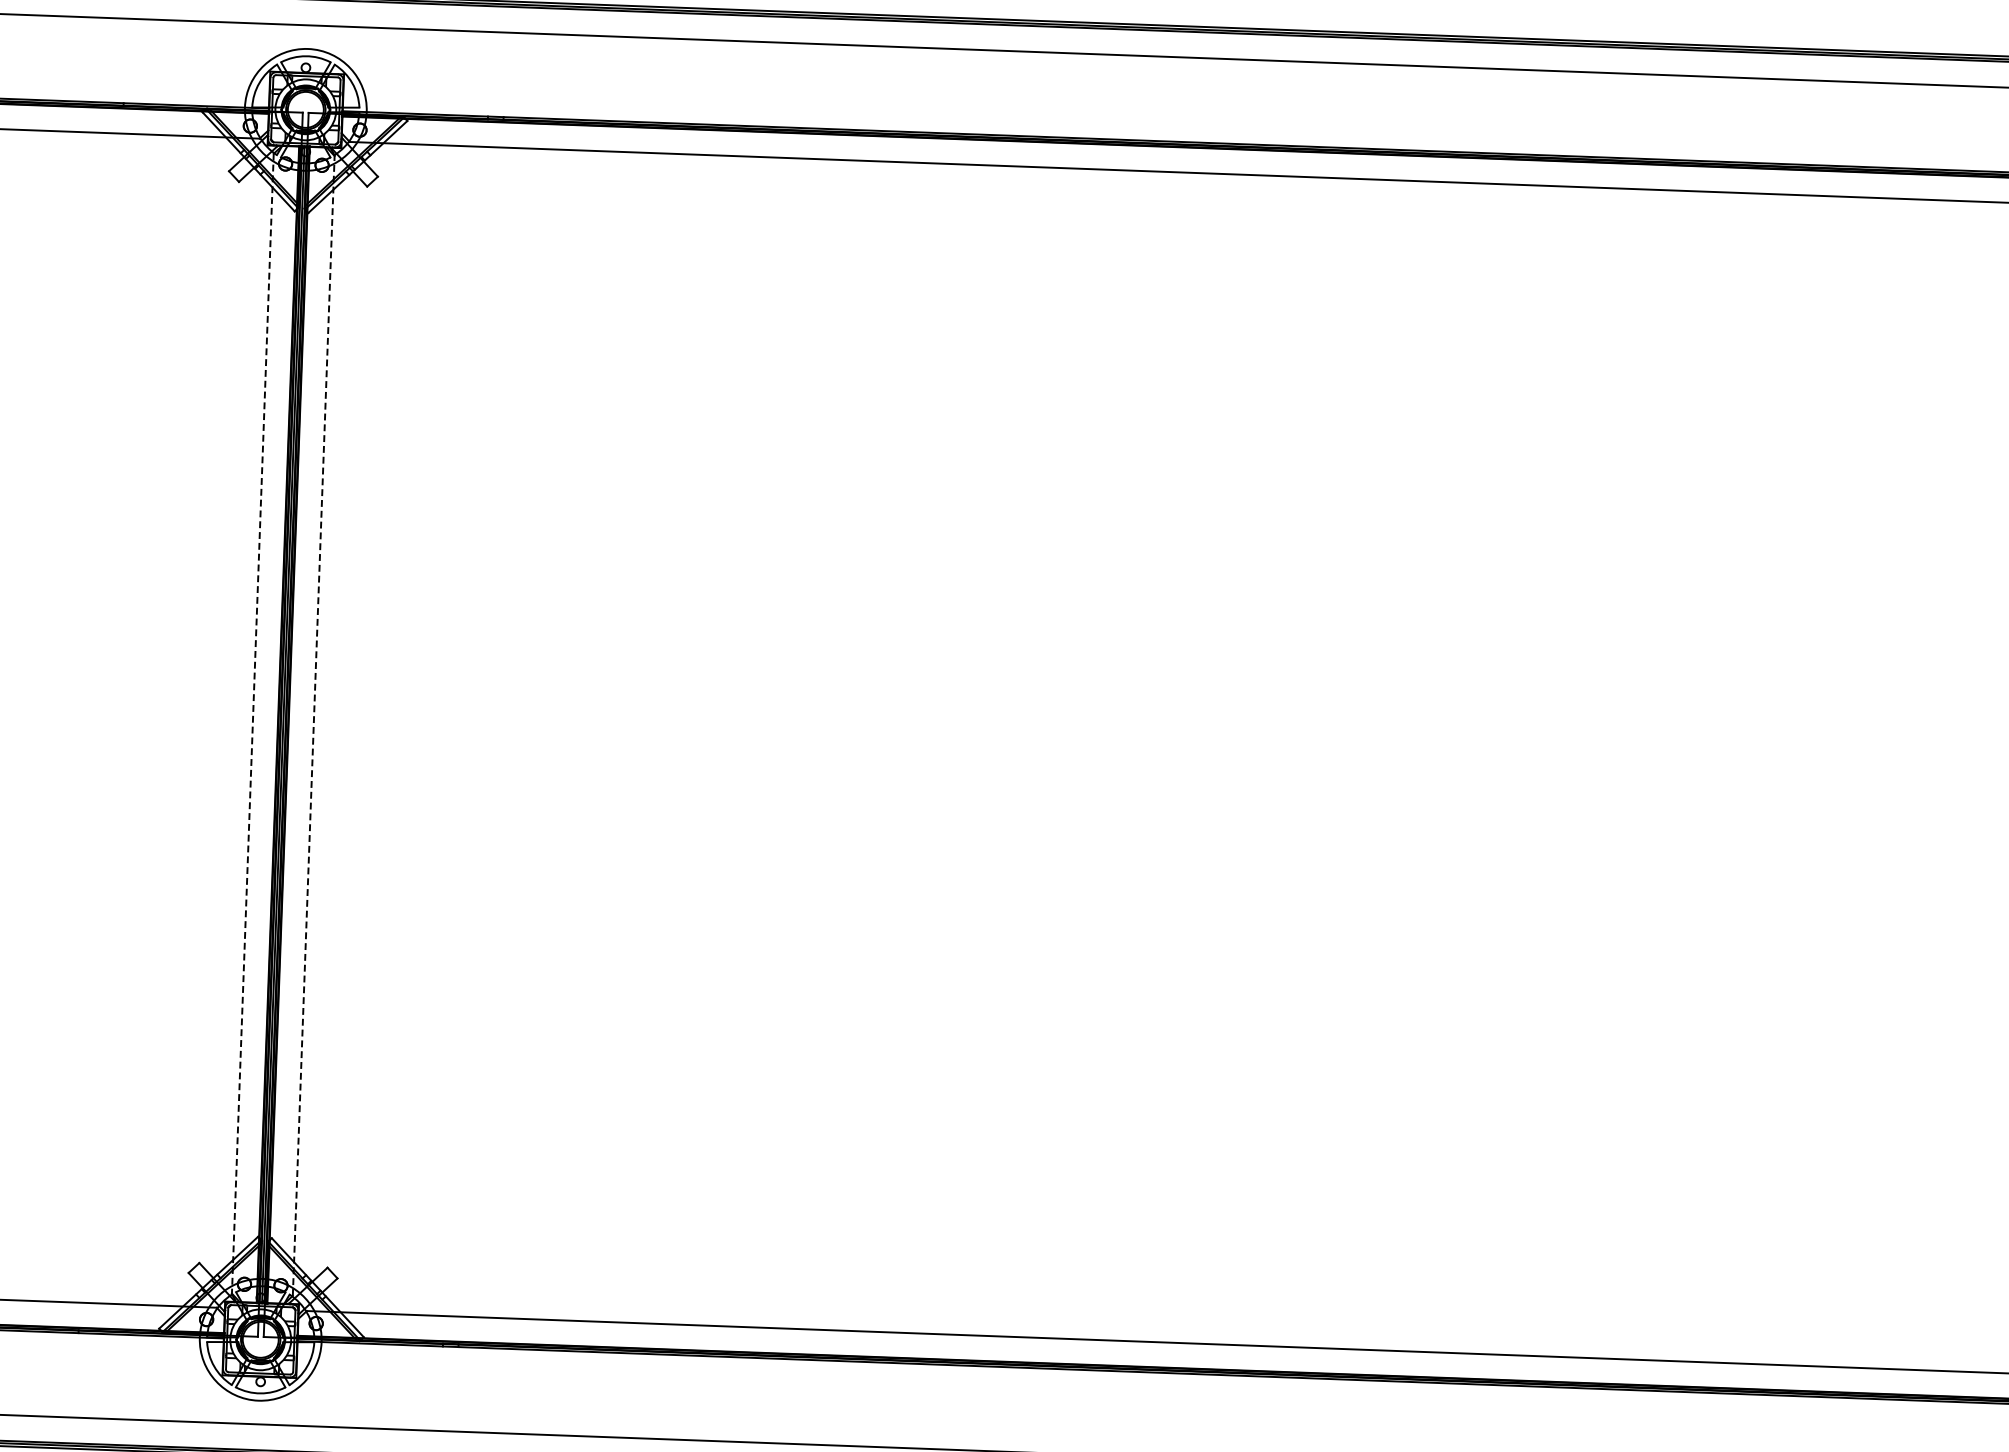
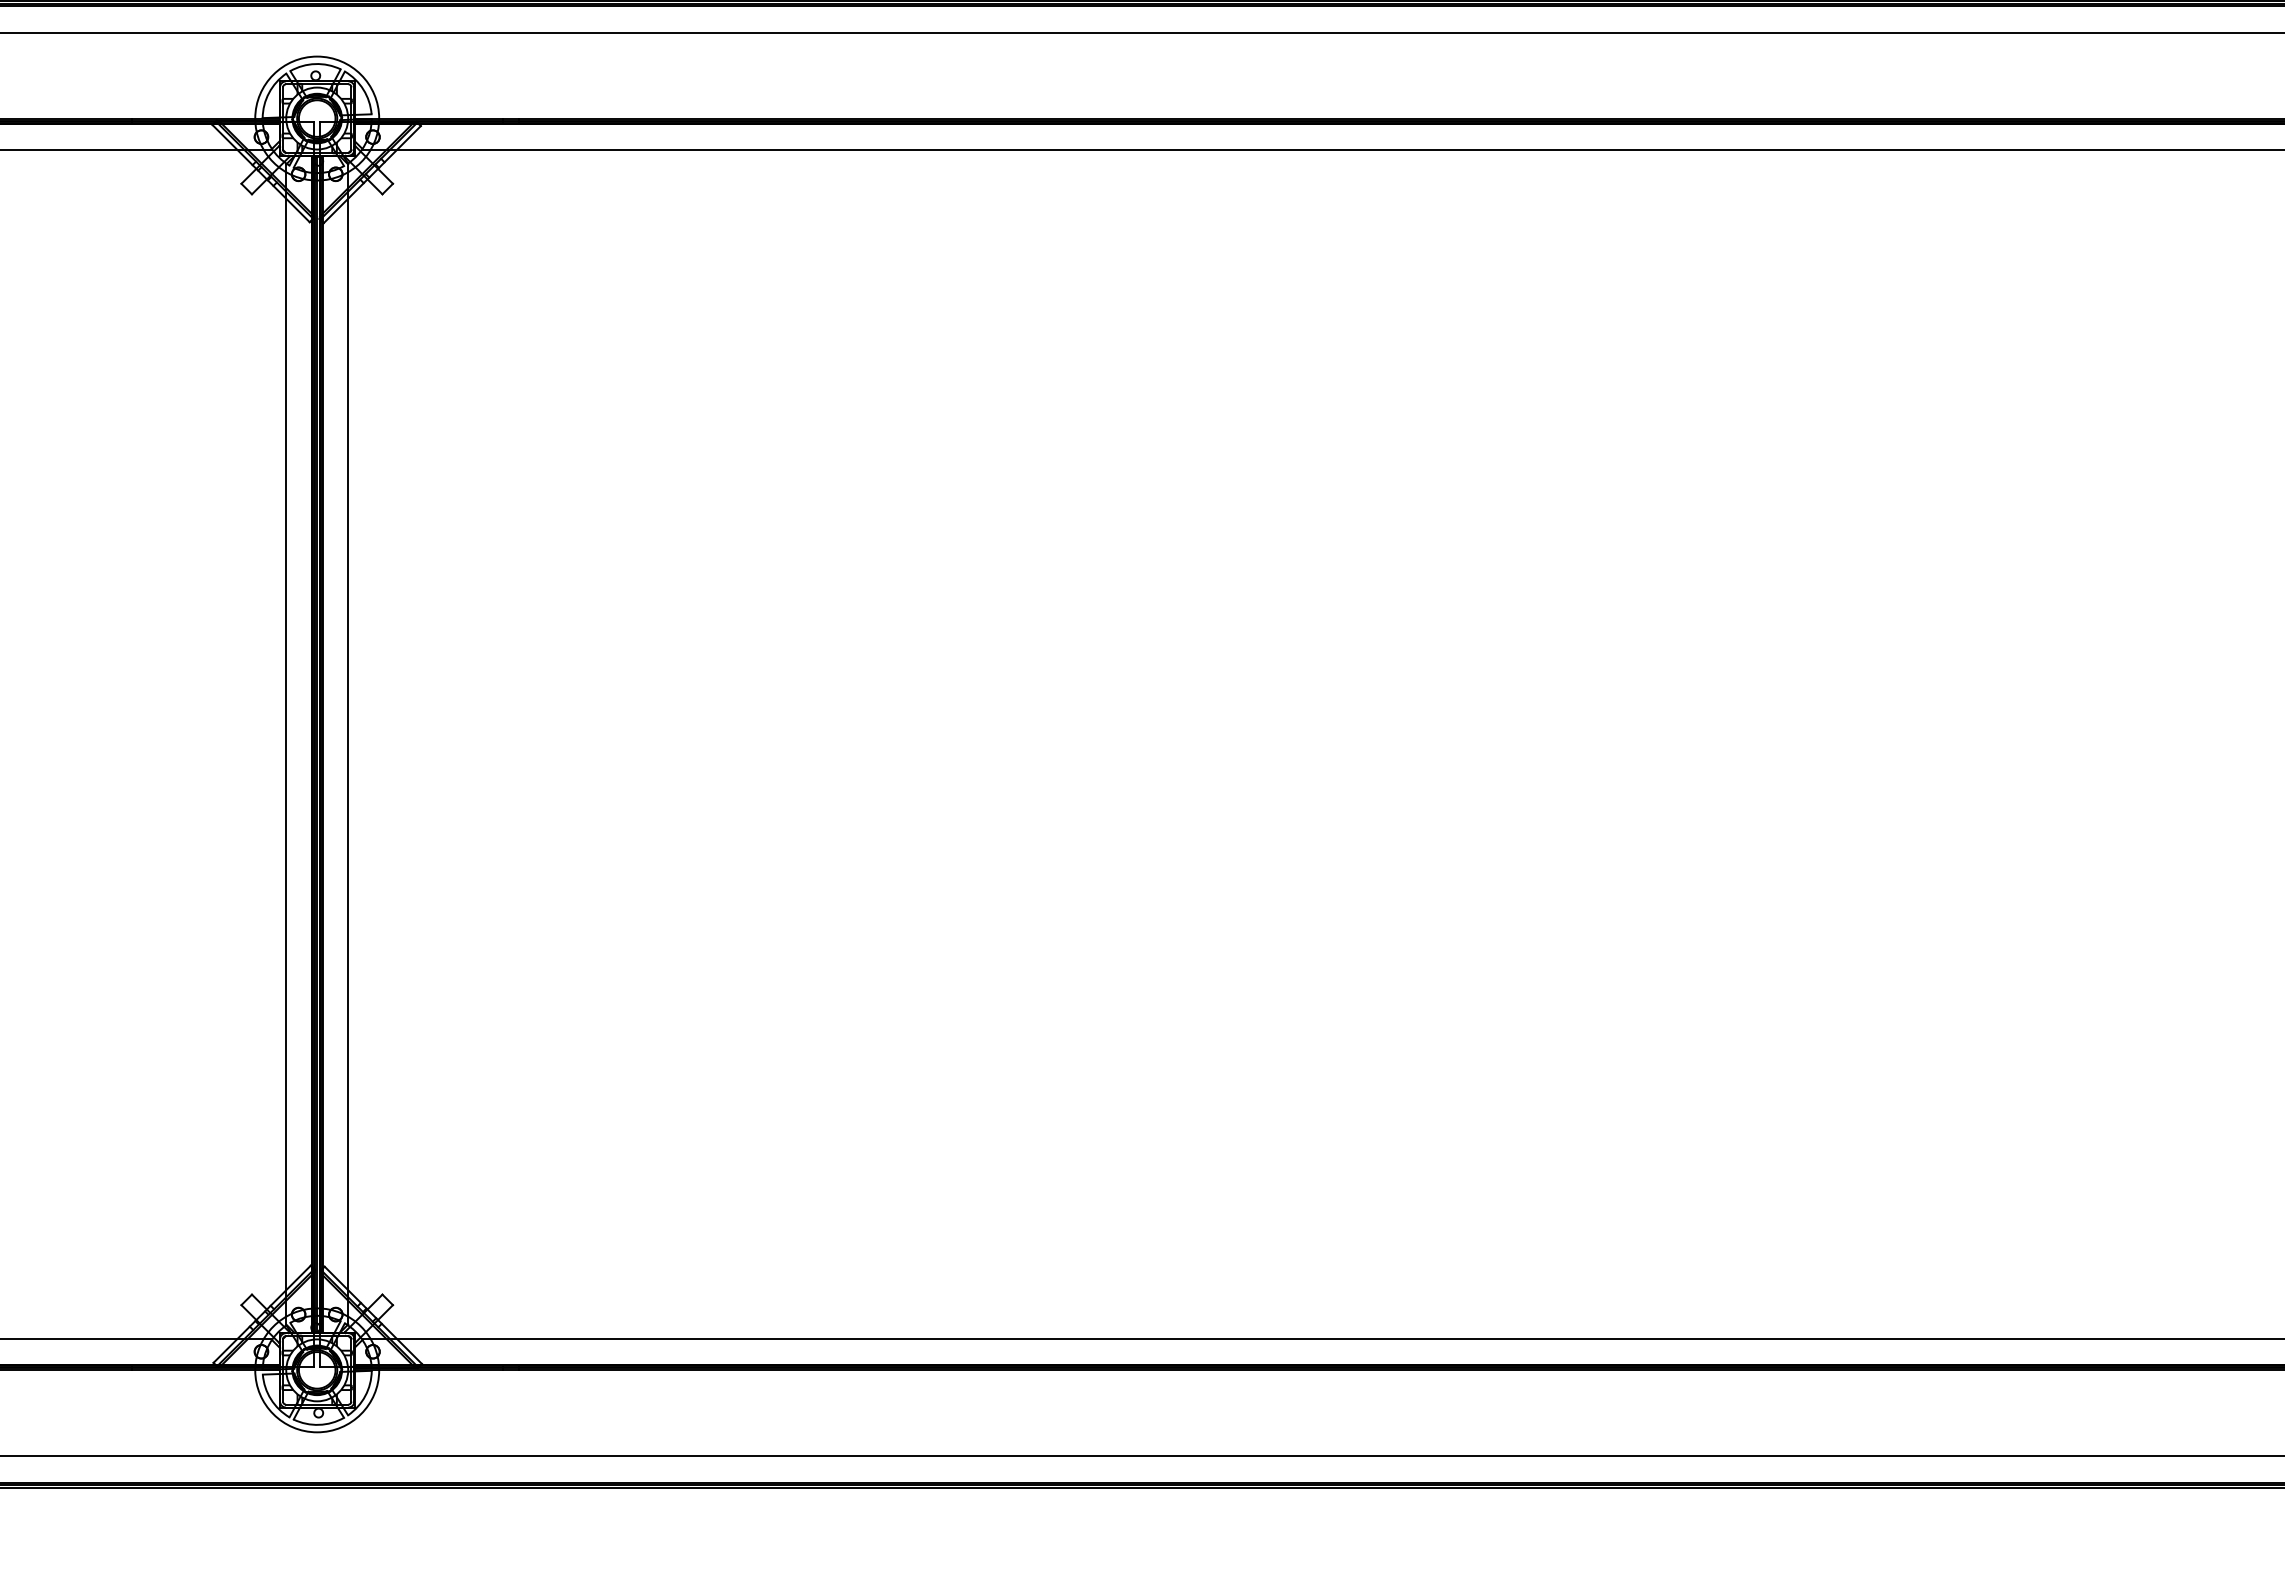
line: (253, 723) -> (286, 744), dashed -> solid
line: (314, 725) -> (348, 743), dashed -> solid

